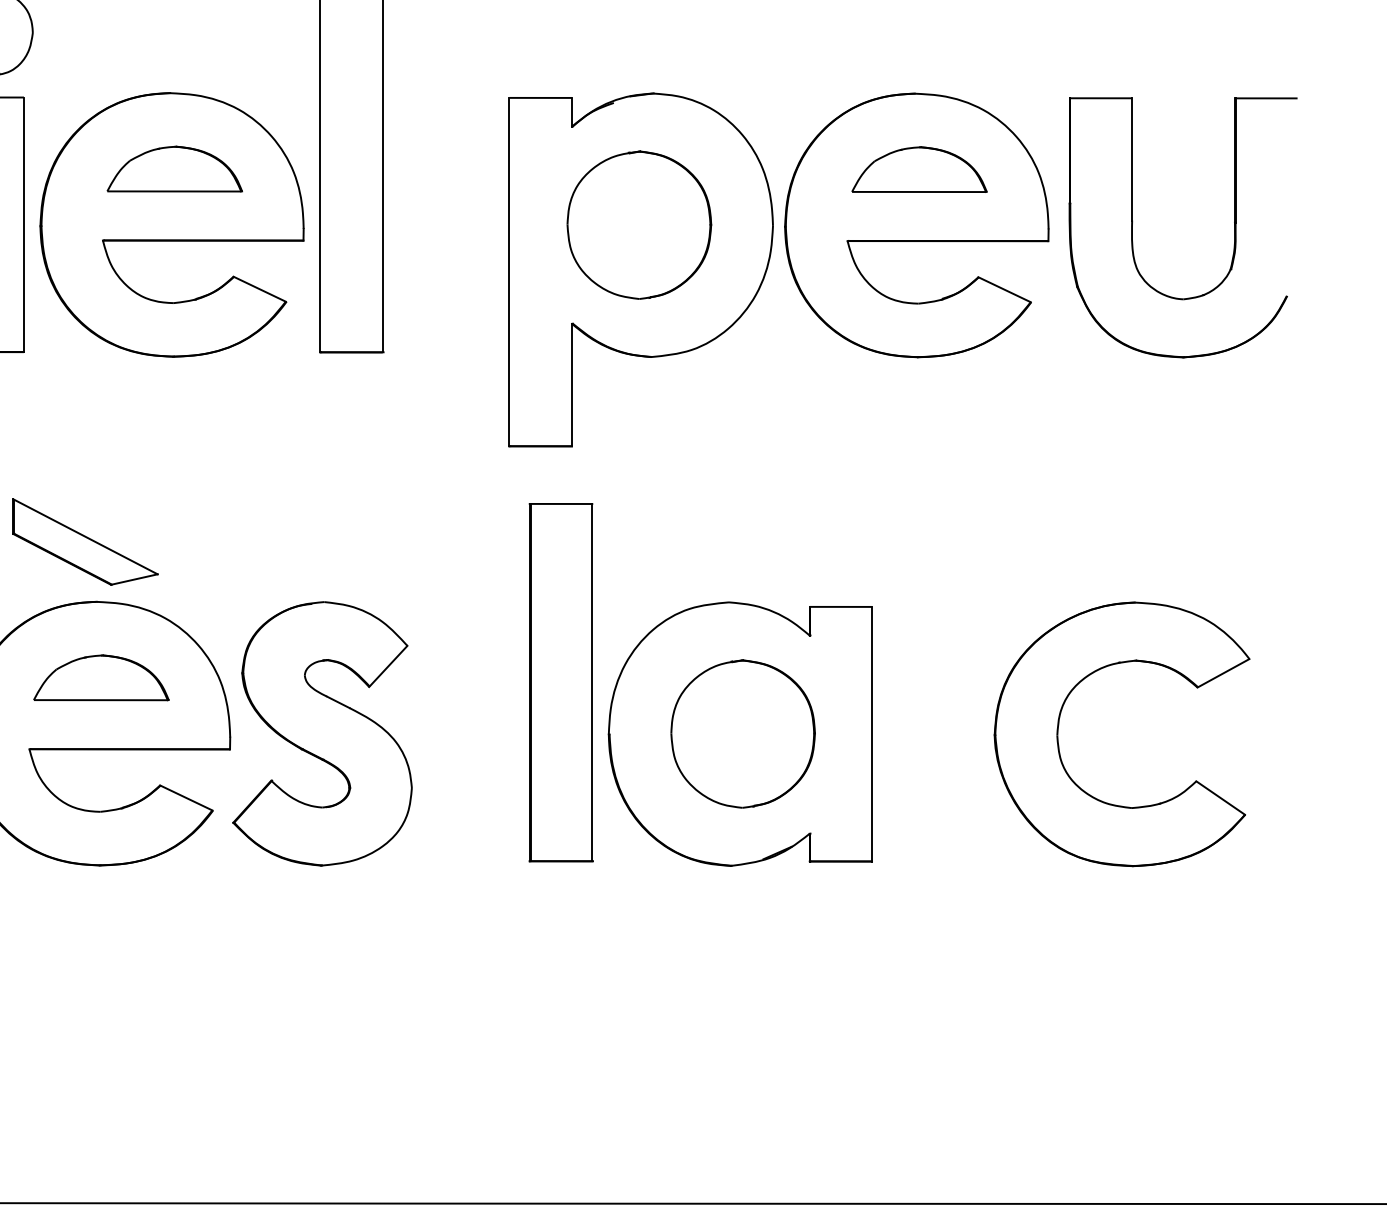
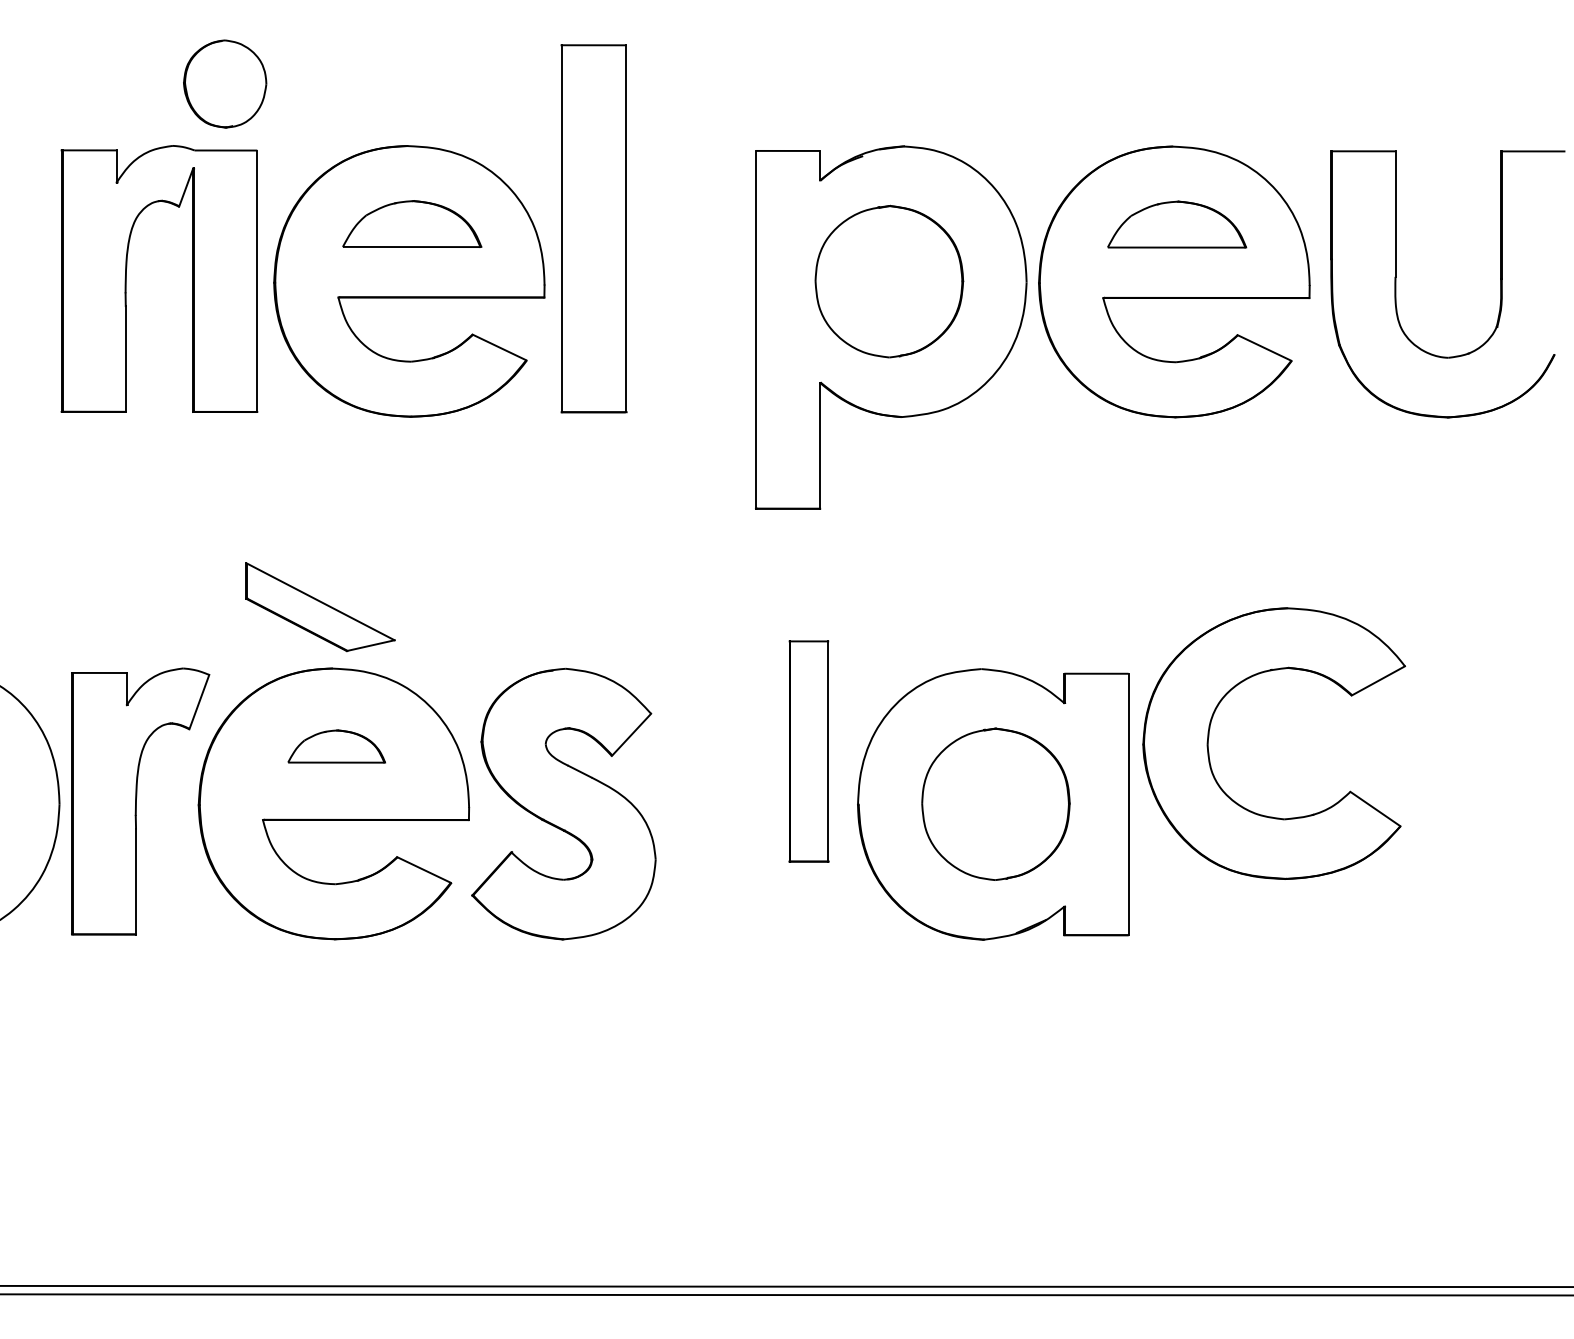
part: (101, 677) -> (336, 746), size x0.7
part: (560, 682) -> (808, 751), size x0.6
part: (1059, 728) -> (1209, 737), moved

